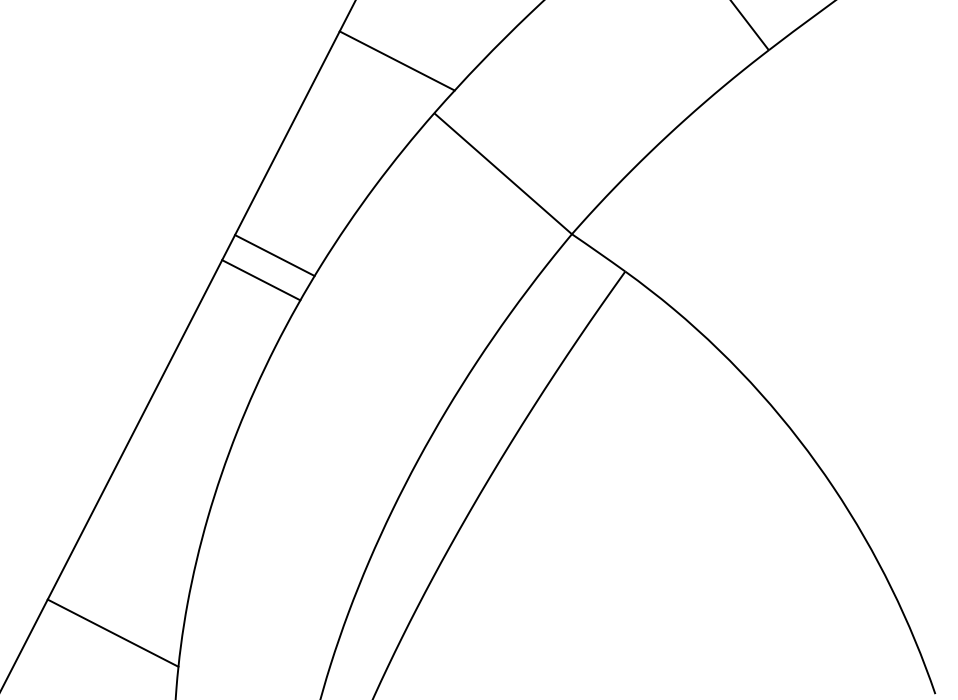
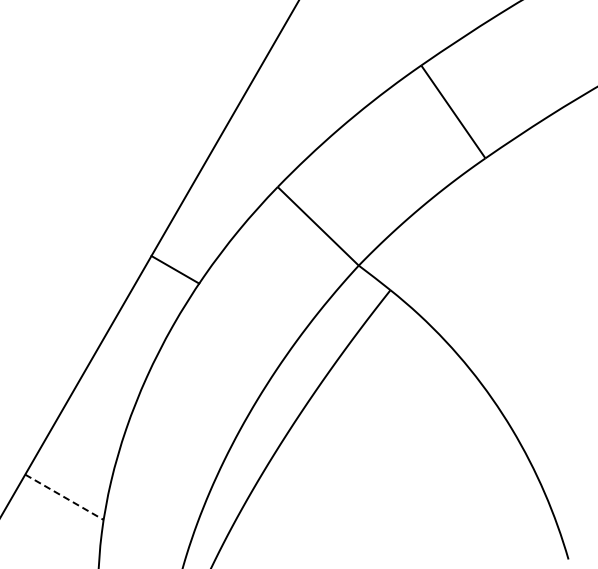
line: (397, 60) -> (256, 153), removed
line: (260, 280) -> (165, 284), removed
line: (113, 633) -> (64, 497), solid -> dashed

